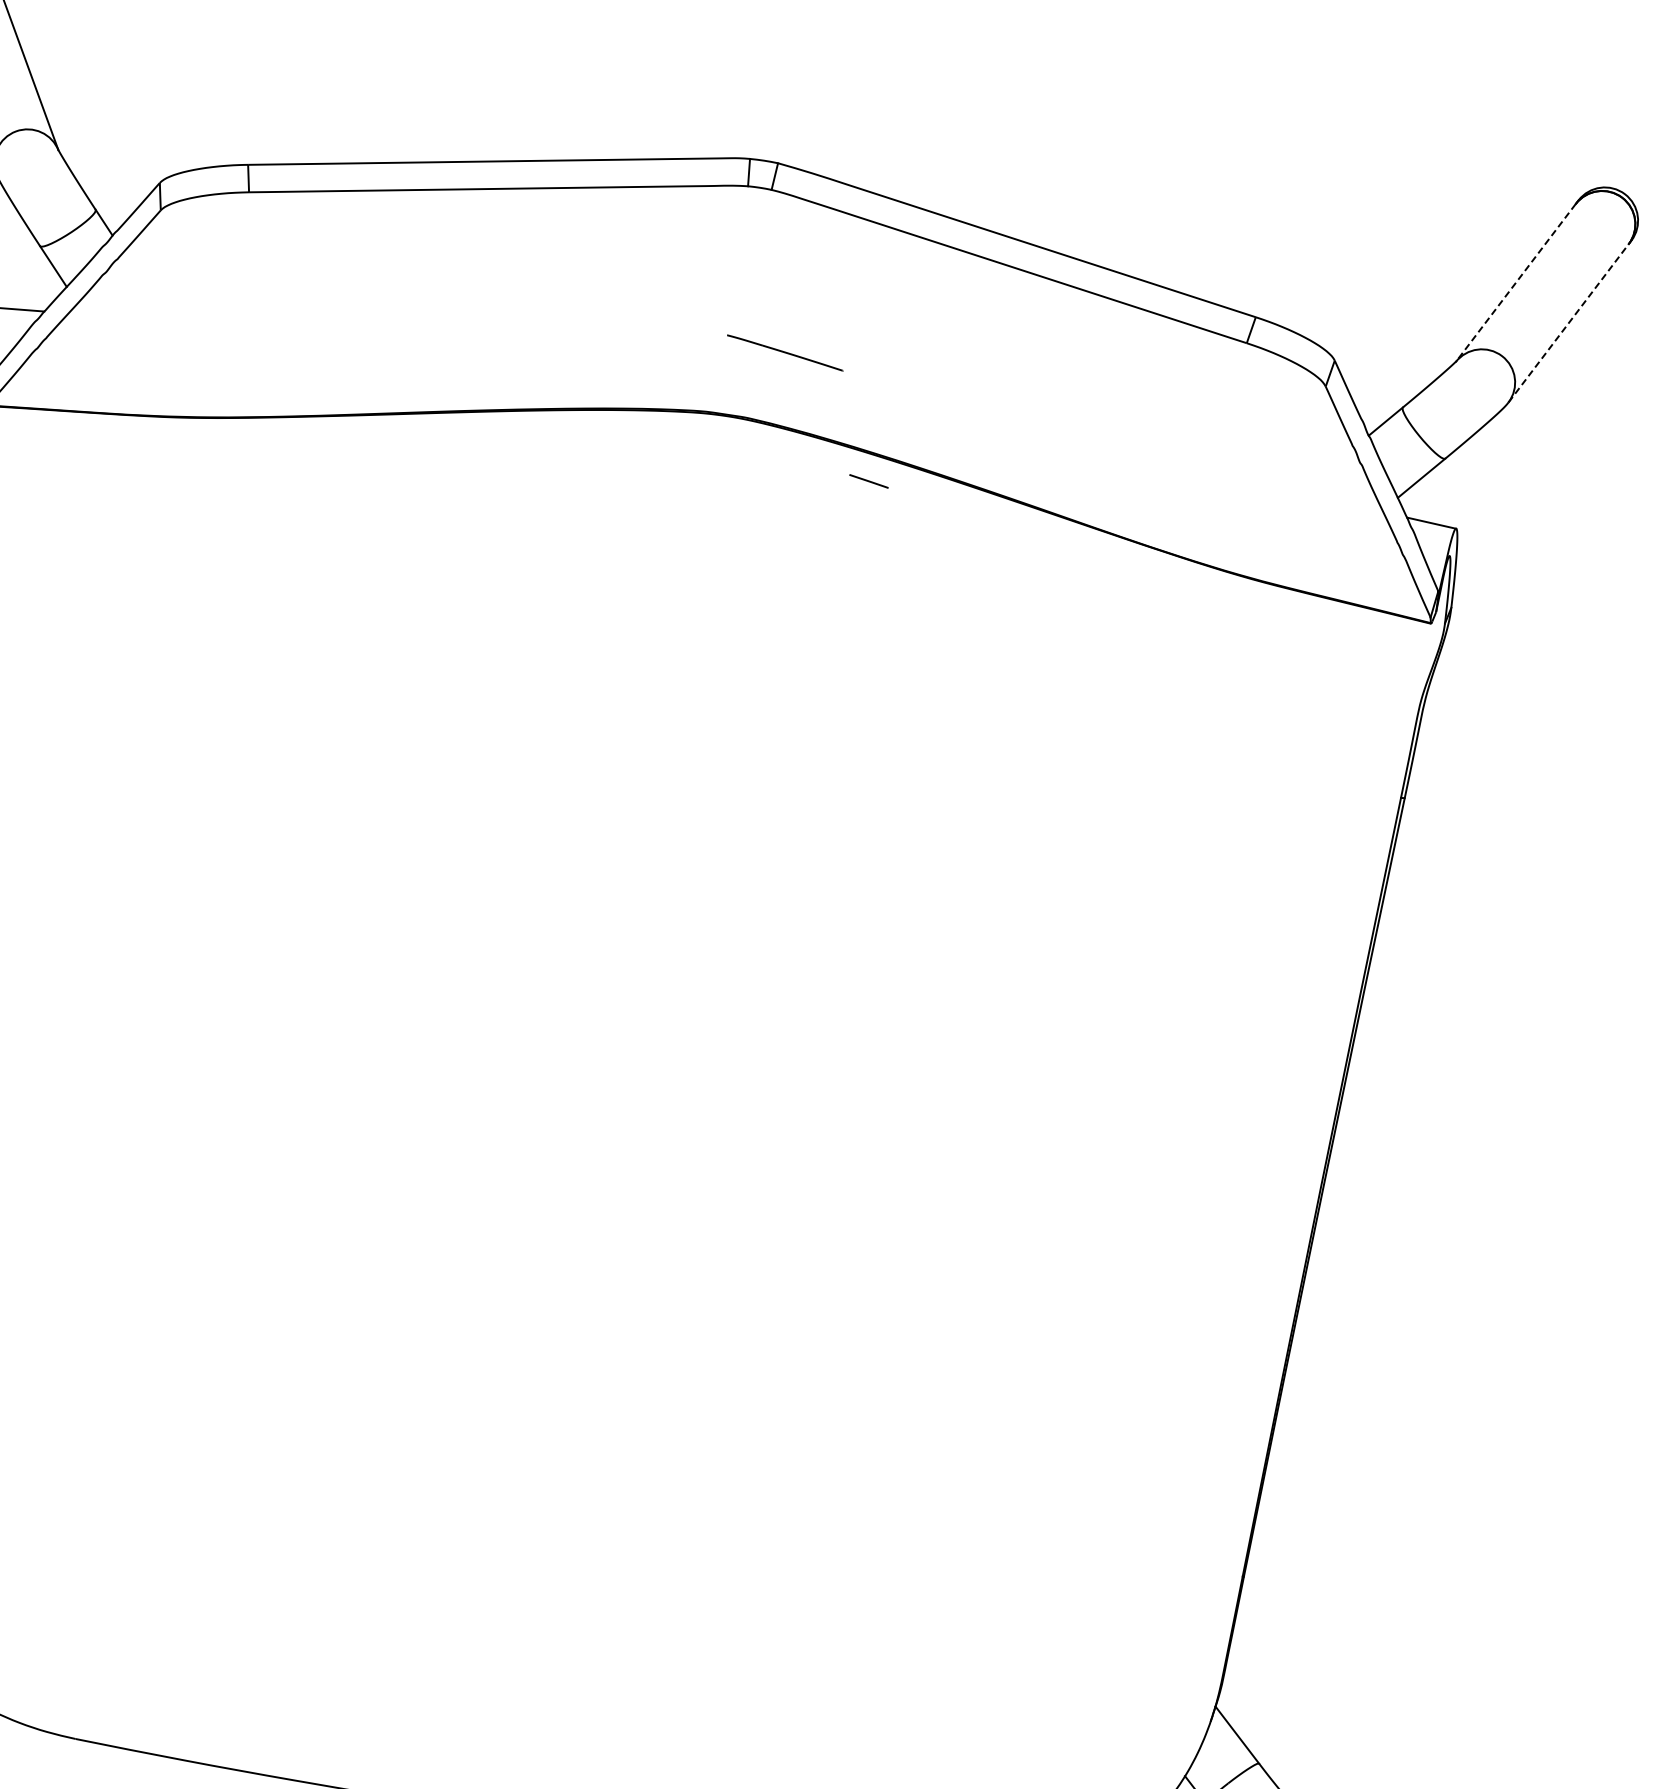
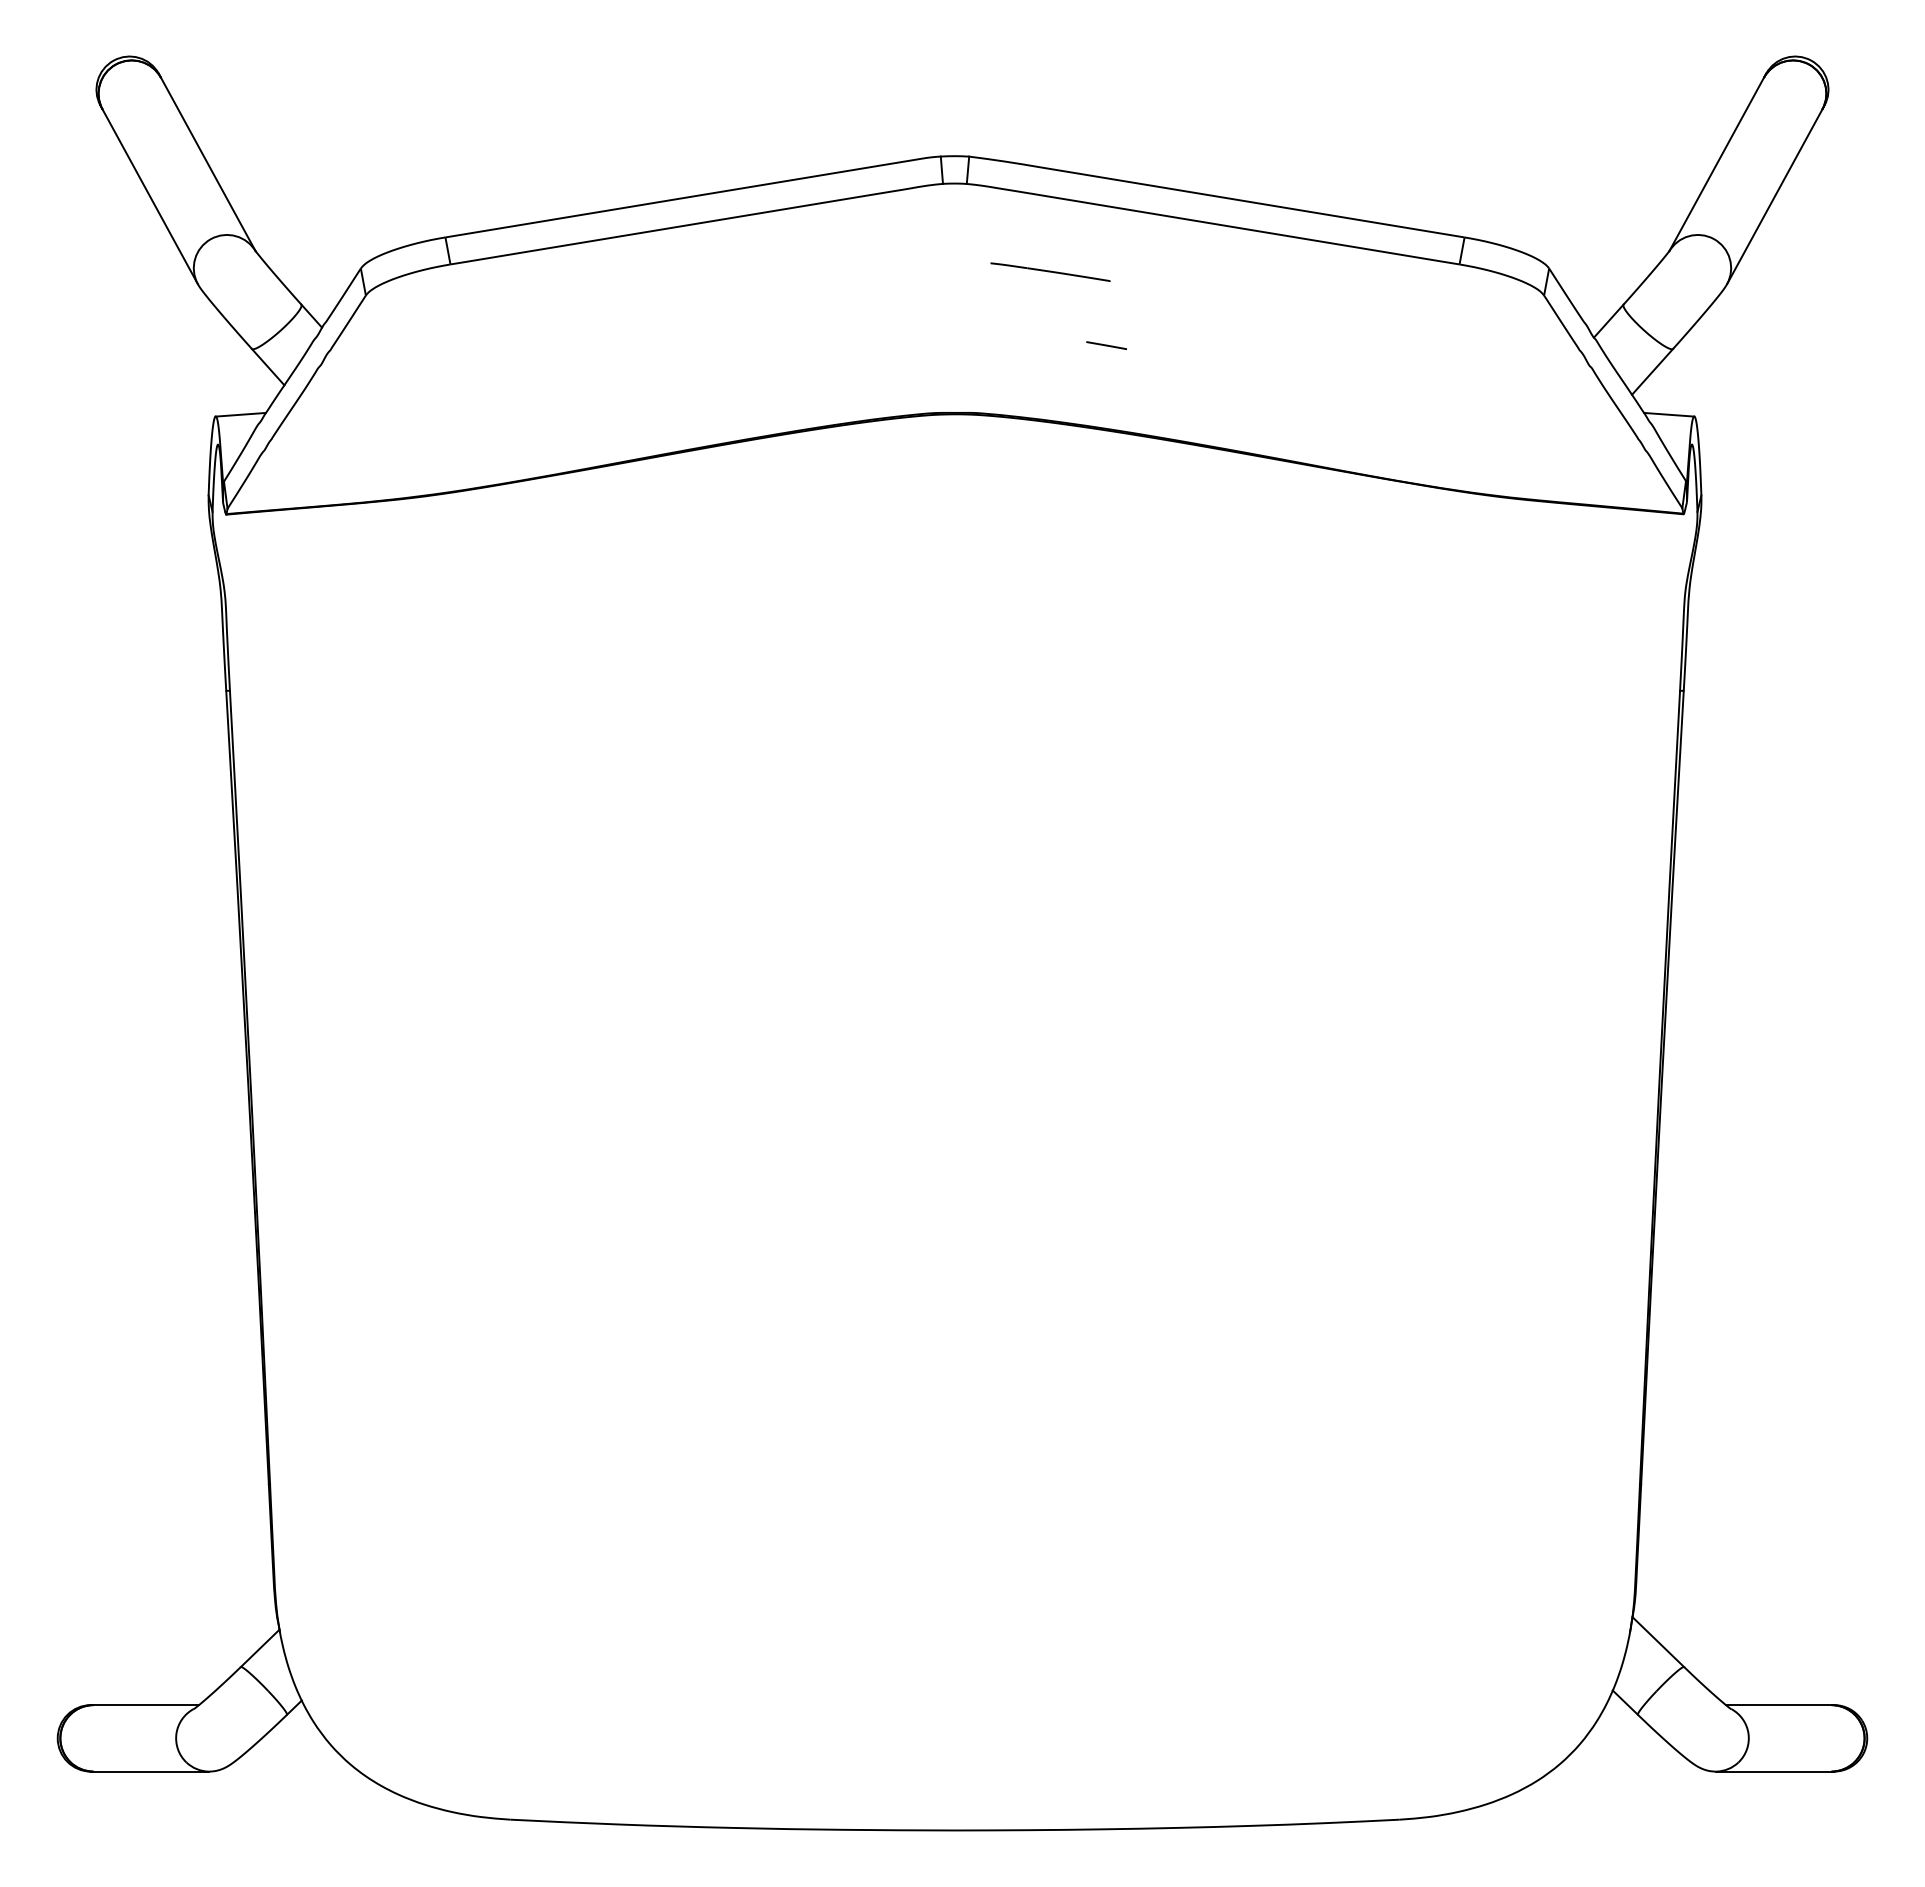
line: (1515, 282) -> (1716, 164), dashed -> solid
line: (1569, 323) -> (1775, 196), dashed -> solid
line: (785, 352) -> (1050, 271), moved
line: (868, 481) -> (1106, 345), moved

